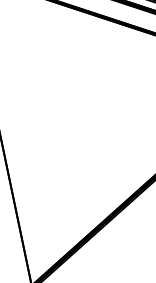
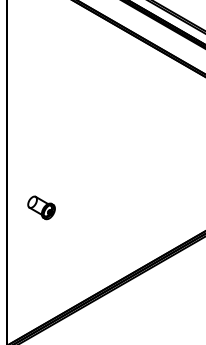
part: (36, 166) -> (41, 207), added

